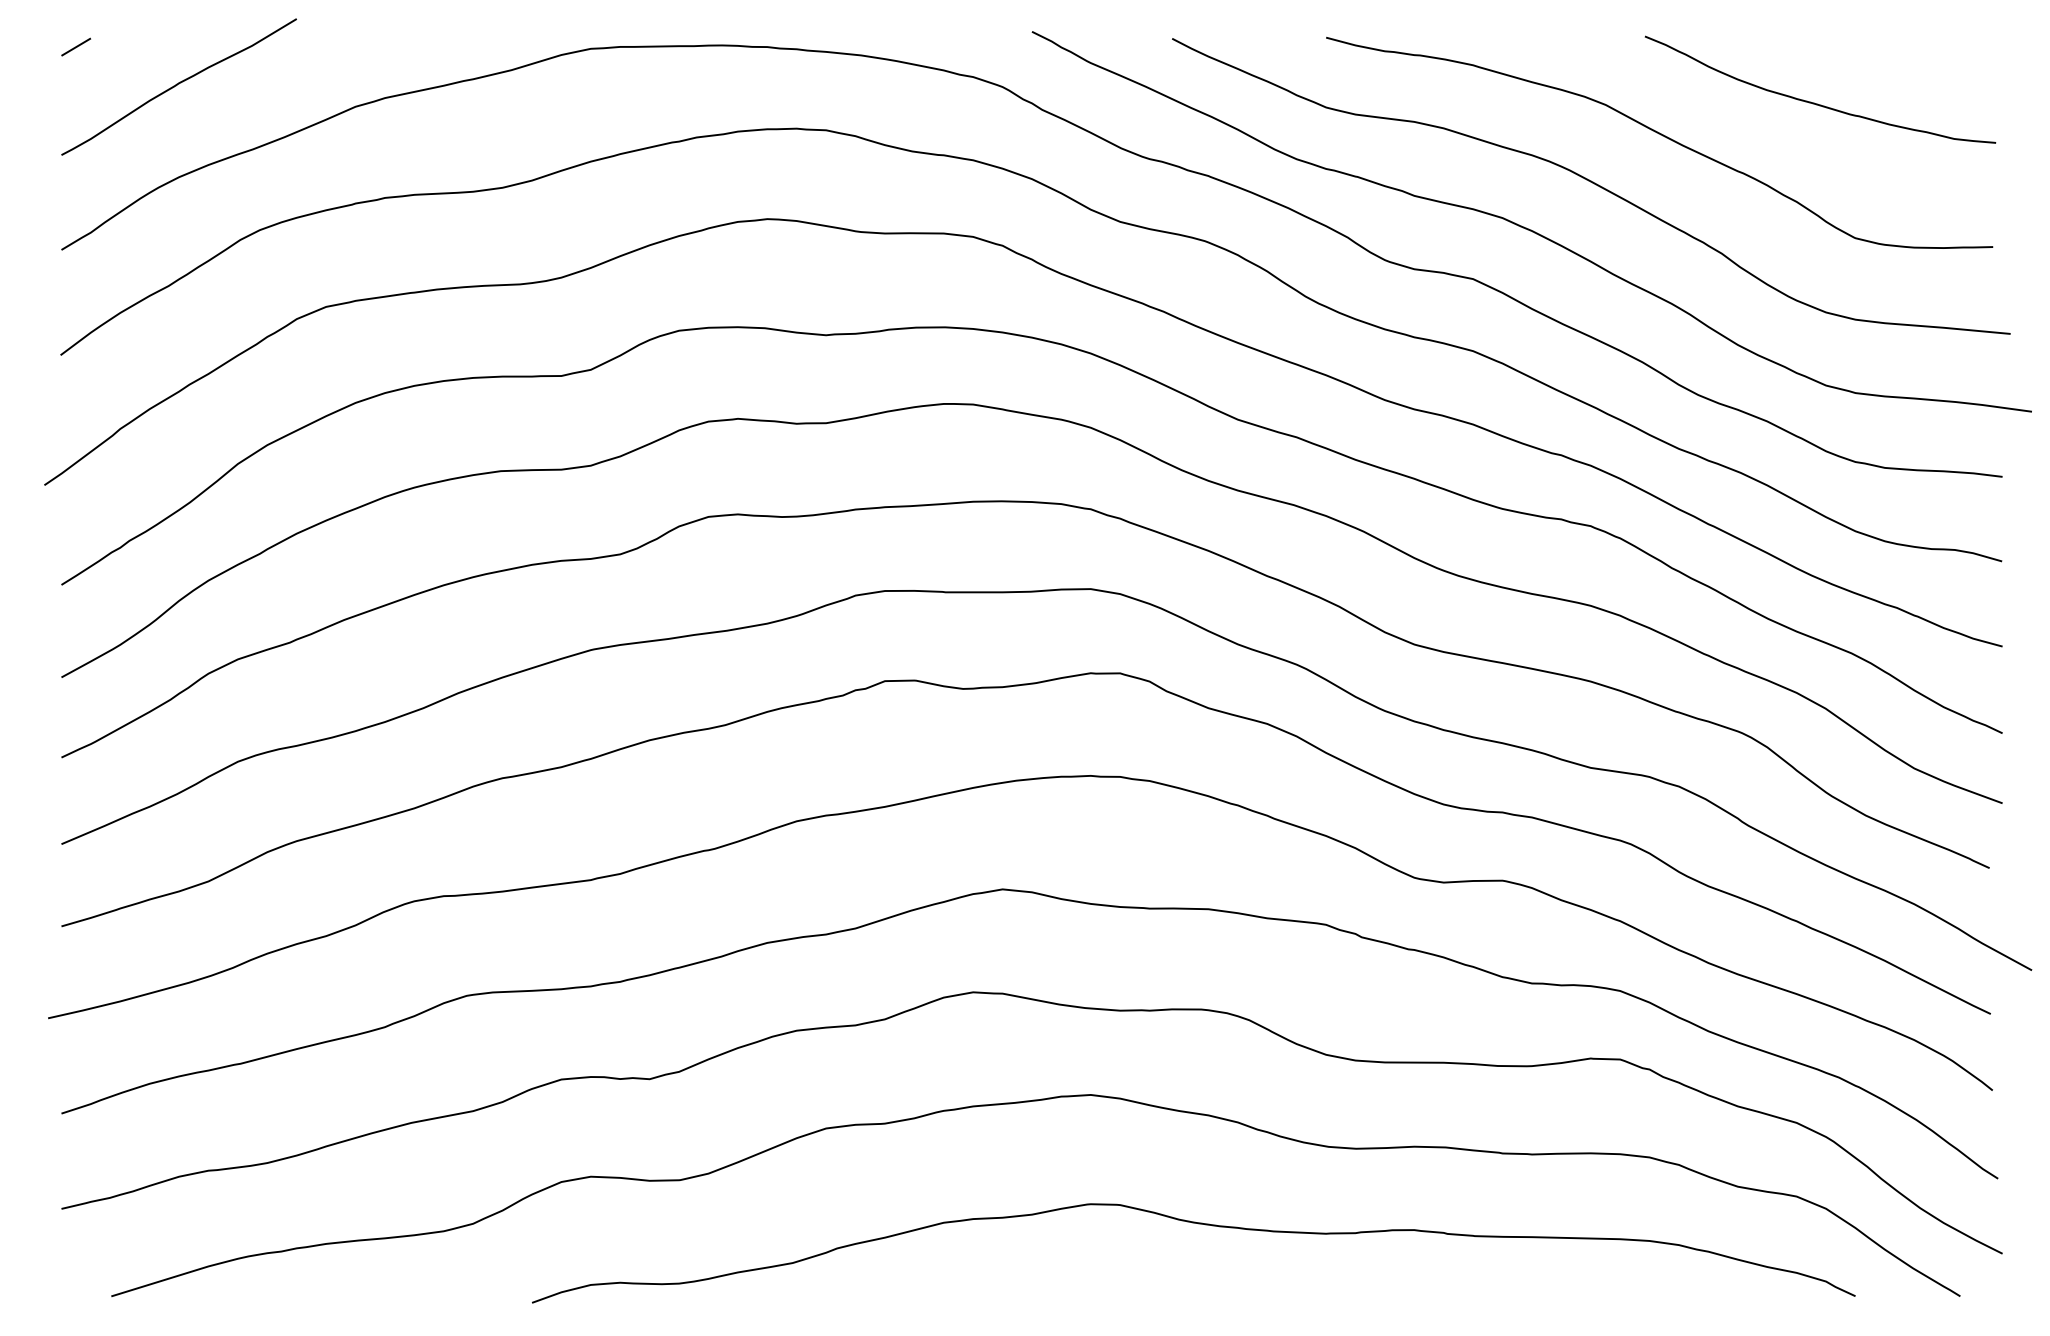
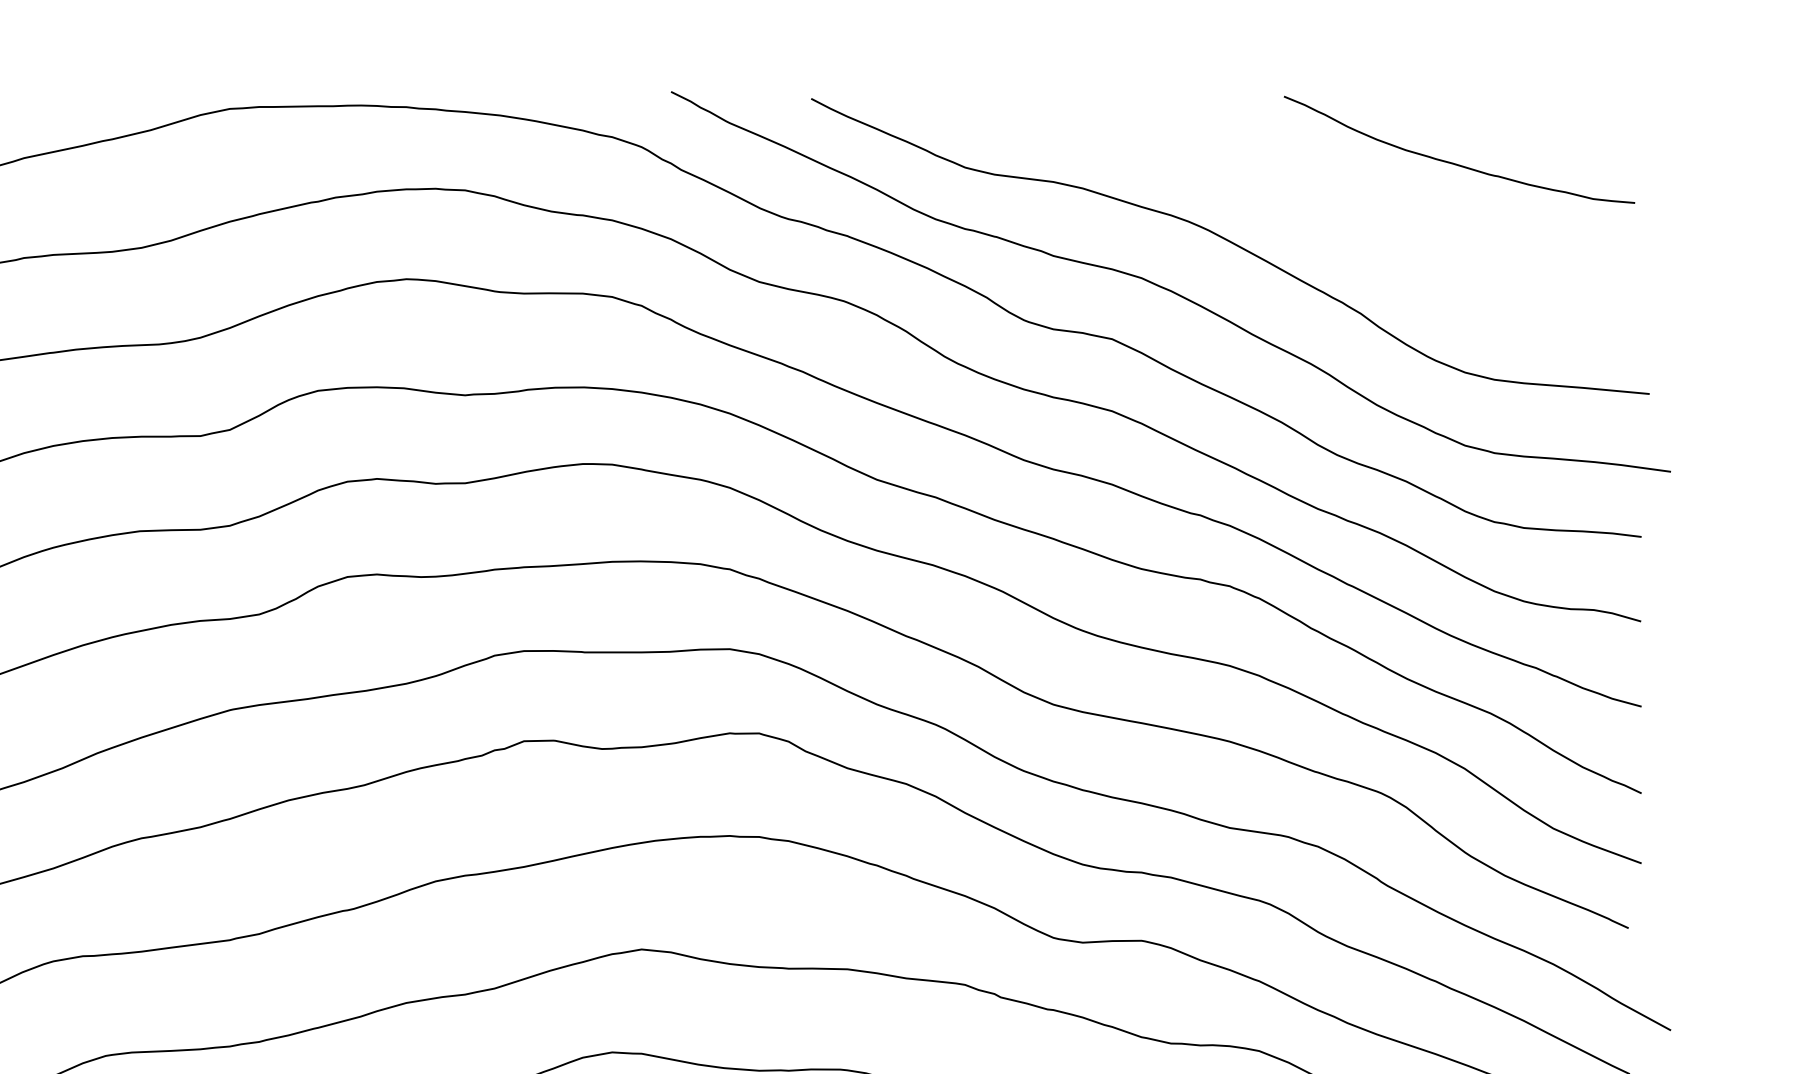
curve: (1662, 136) -> (1301, 196), removed

